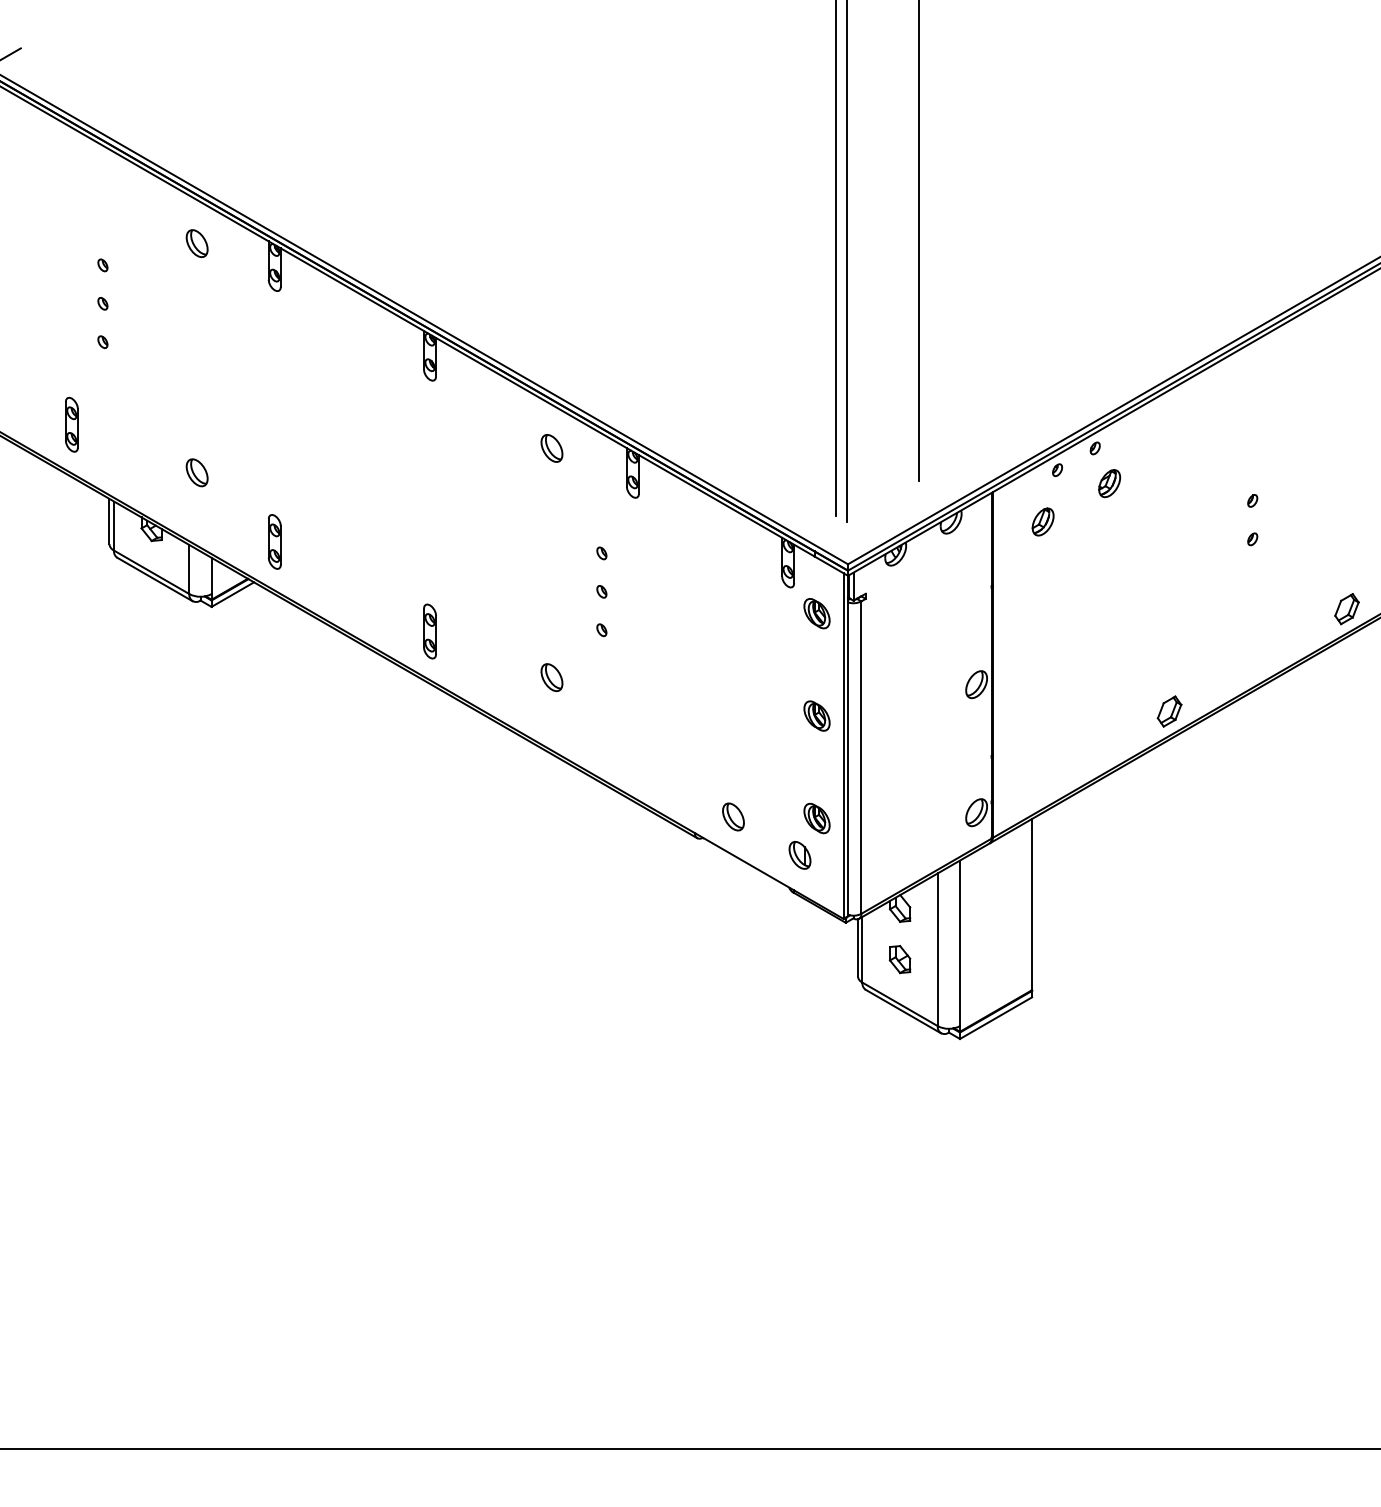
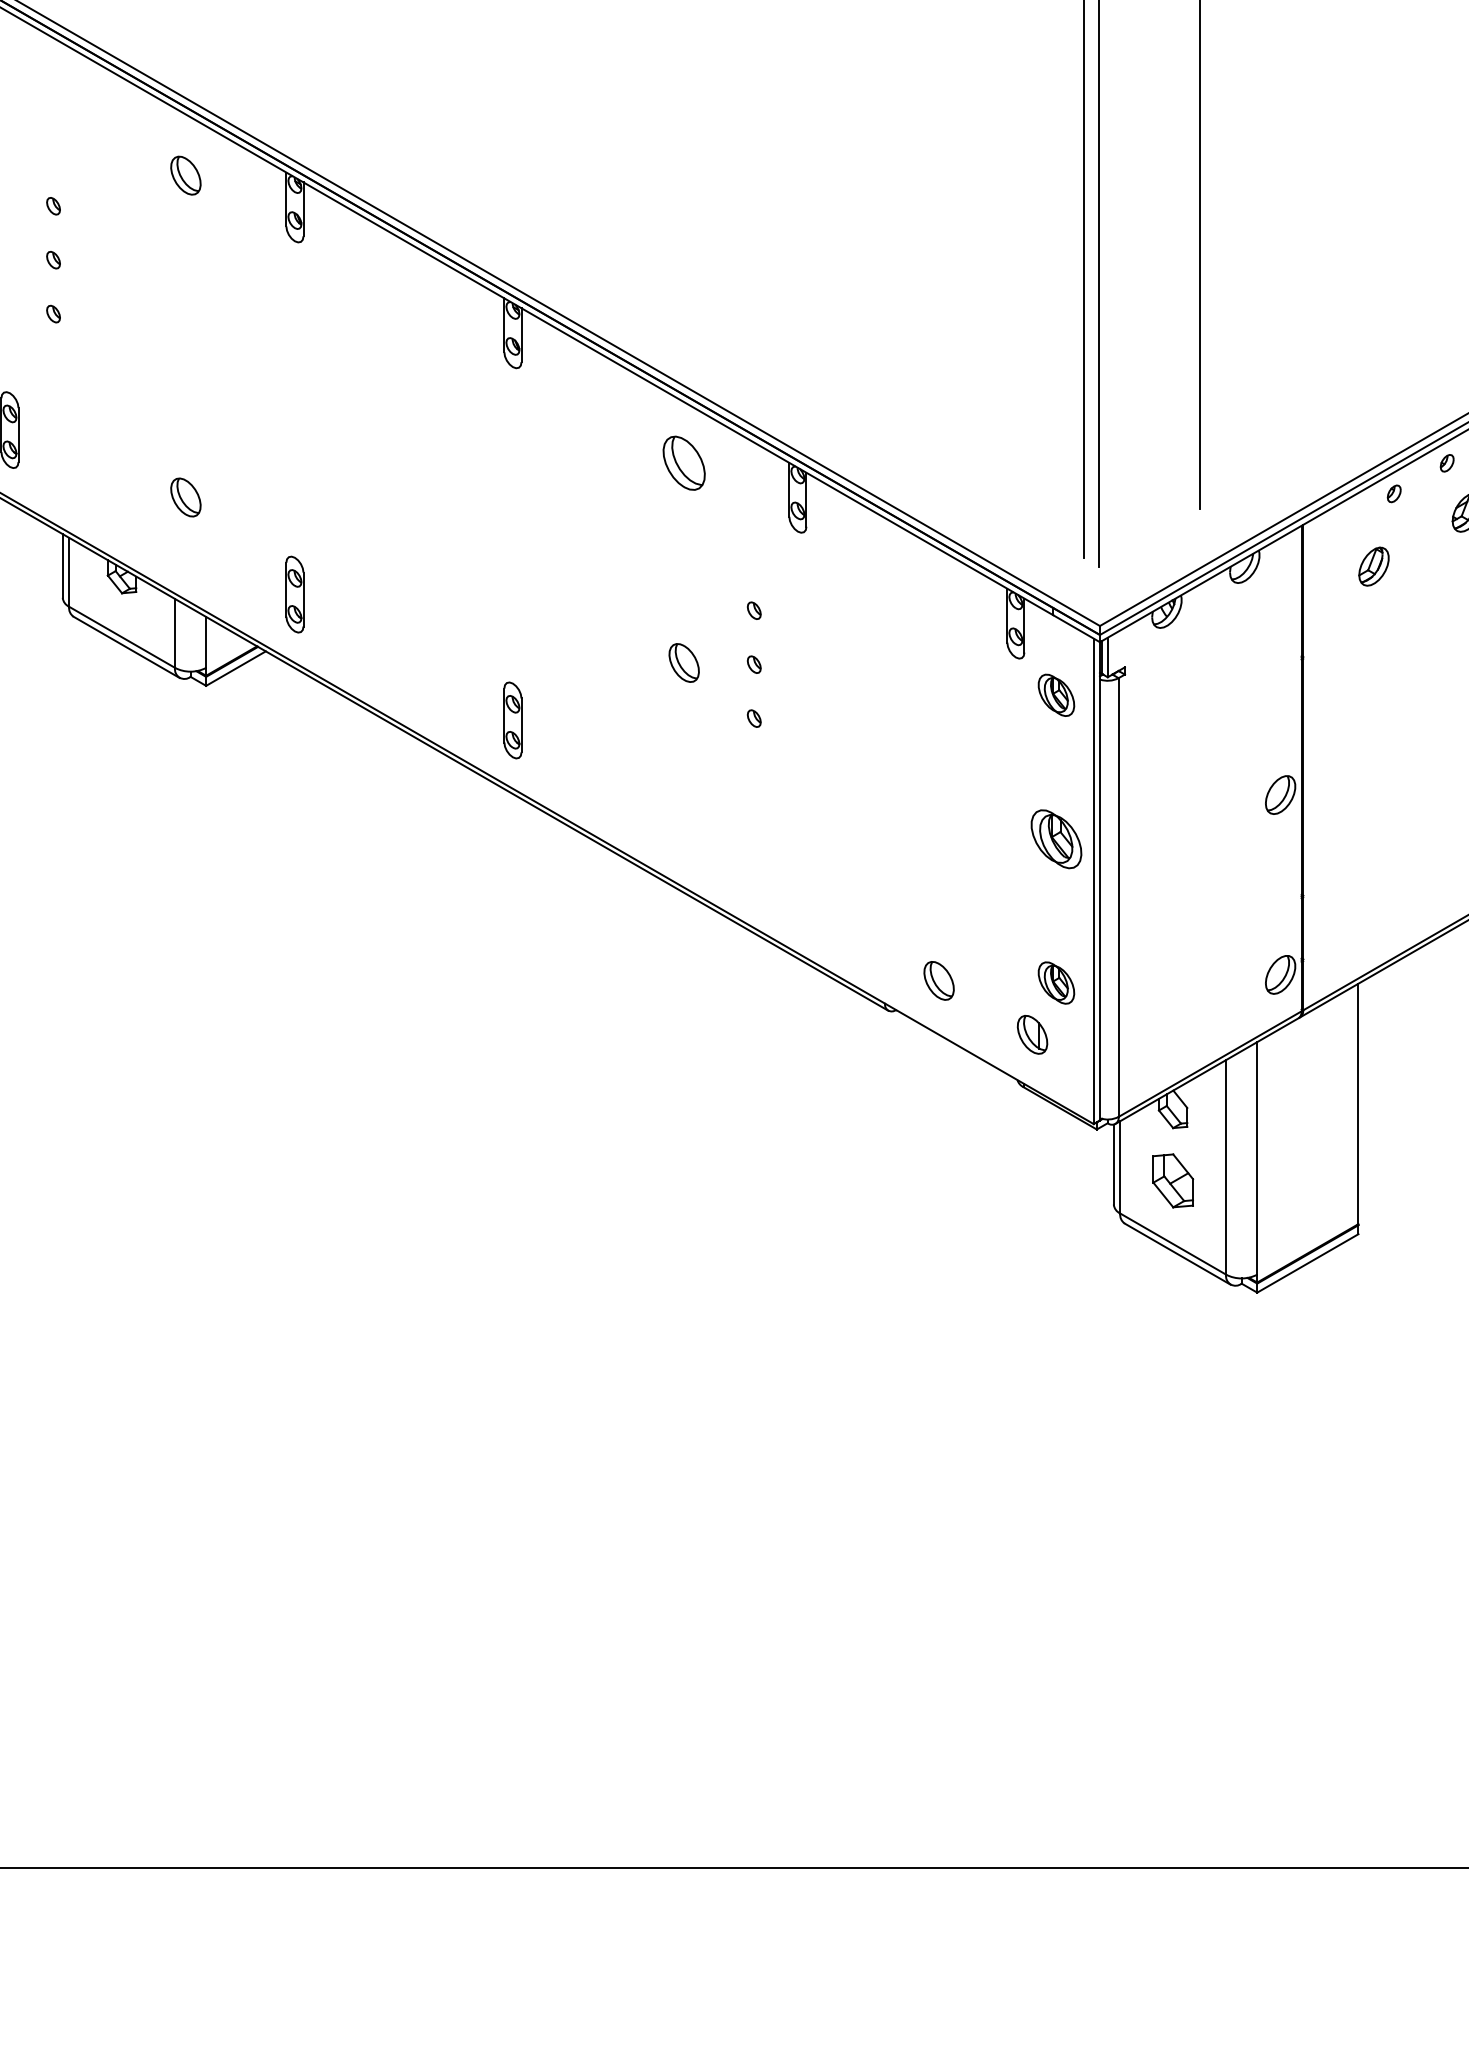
part: (551, 448) -> (683, 463), size x1.4
part: (551, 677) -> (683, 662), moved
part: (816, 715) -> (1055, 838), size x1.4
part: (899, 959) -> (1172, 1181), size x1.4

